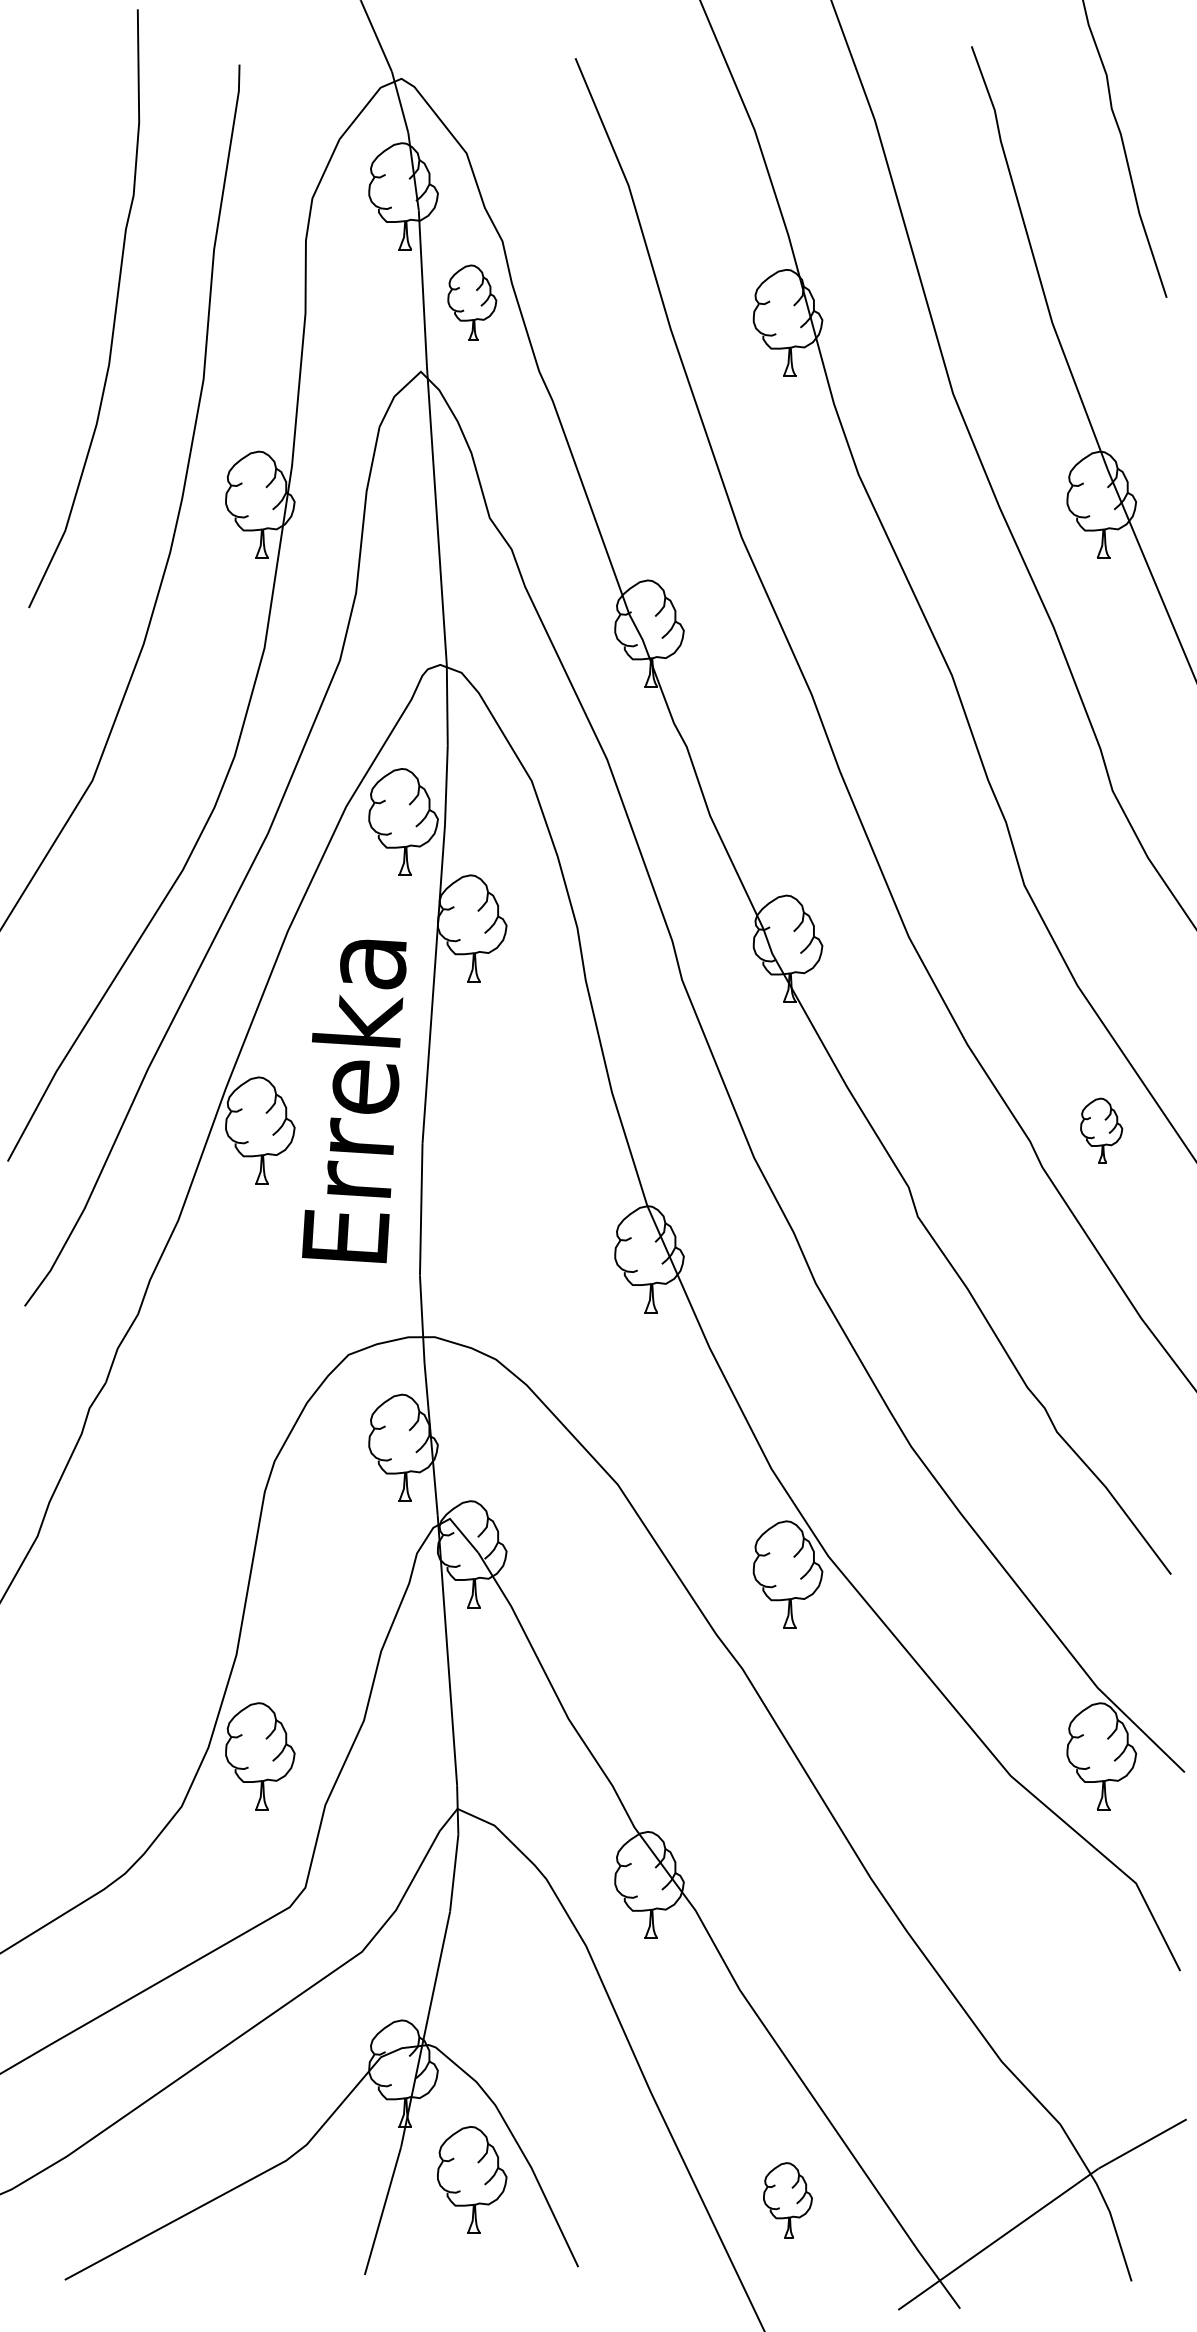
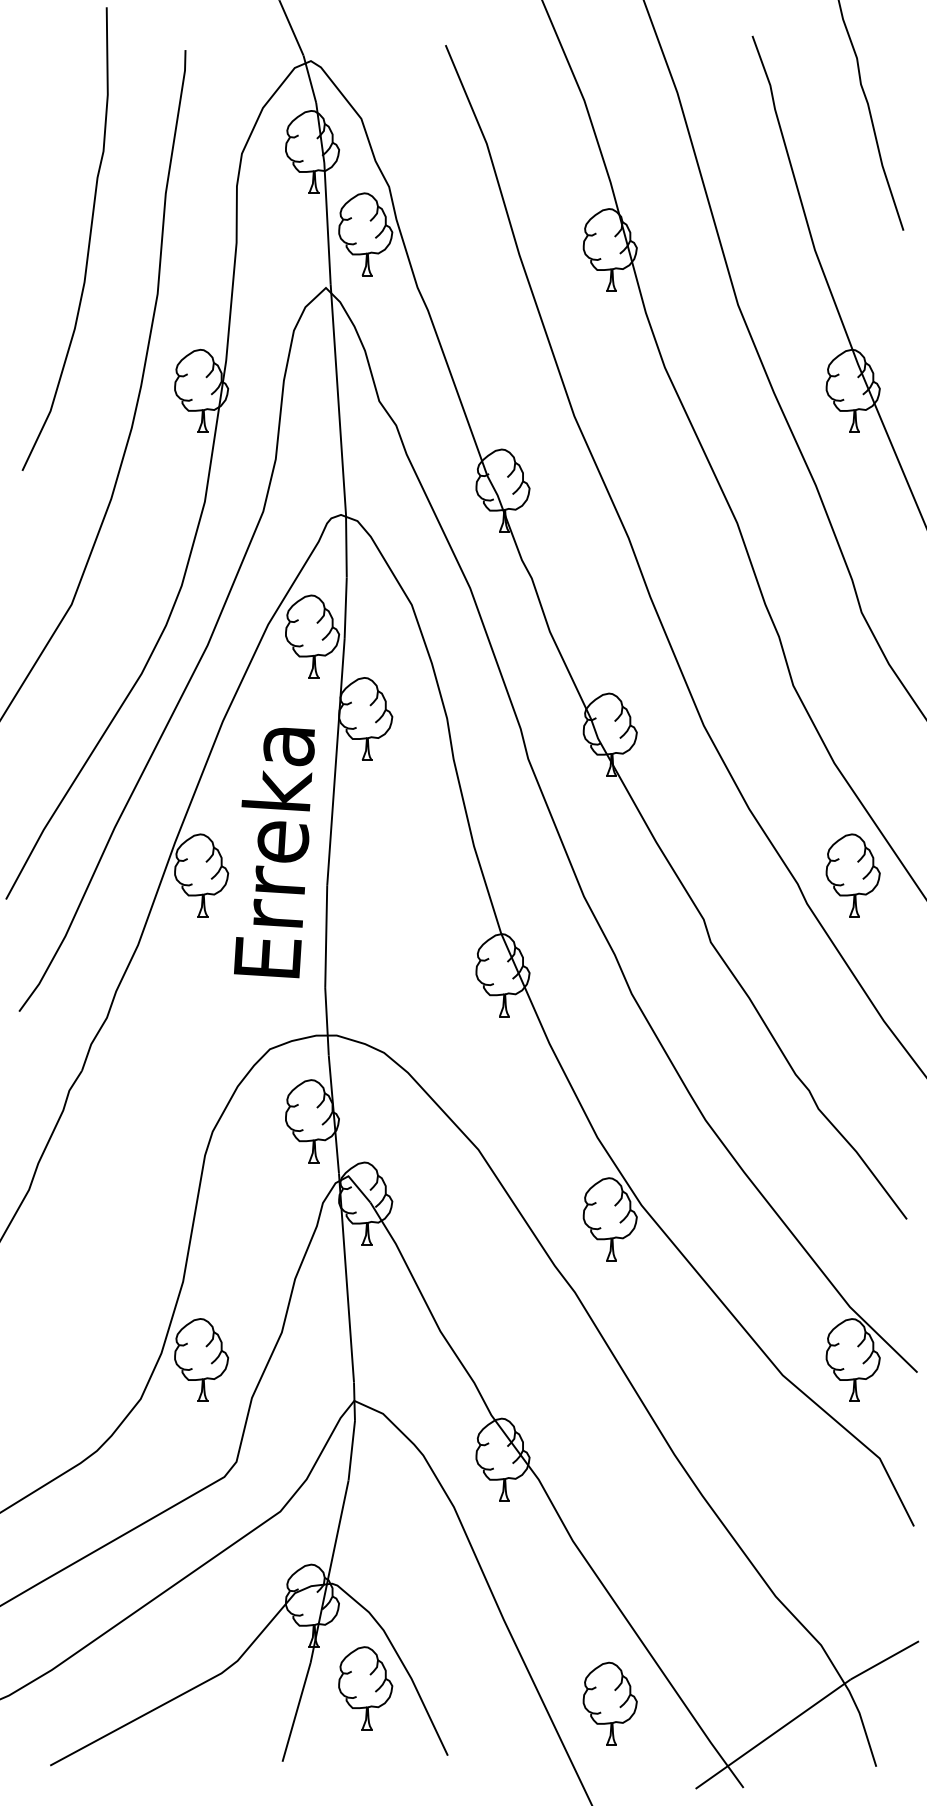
part: (472, 302) -> (365, 234), size x1.43
part: (1101, 1130) -> (853, 875), size x1.67
part: (787, 2200) -> (609, 1704), size x1.43

